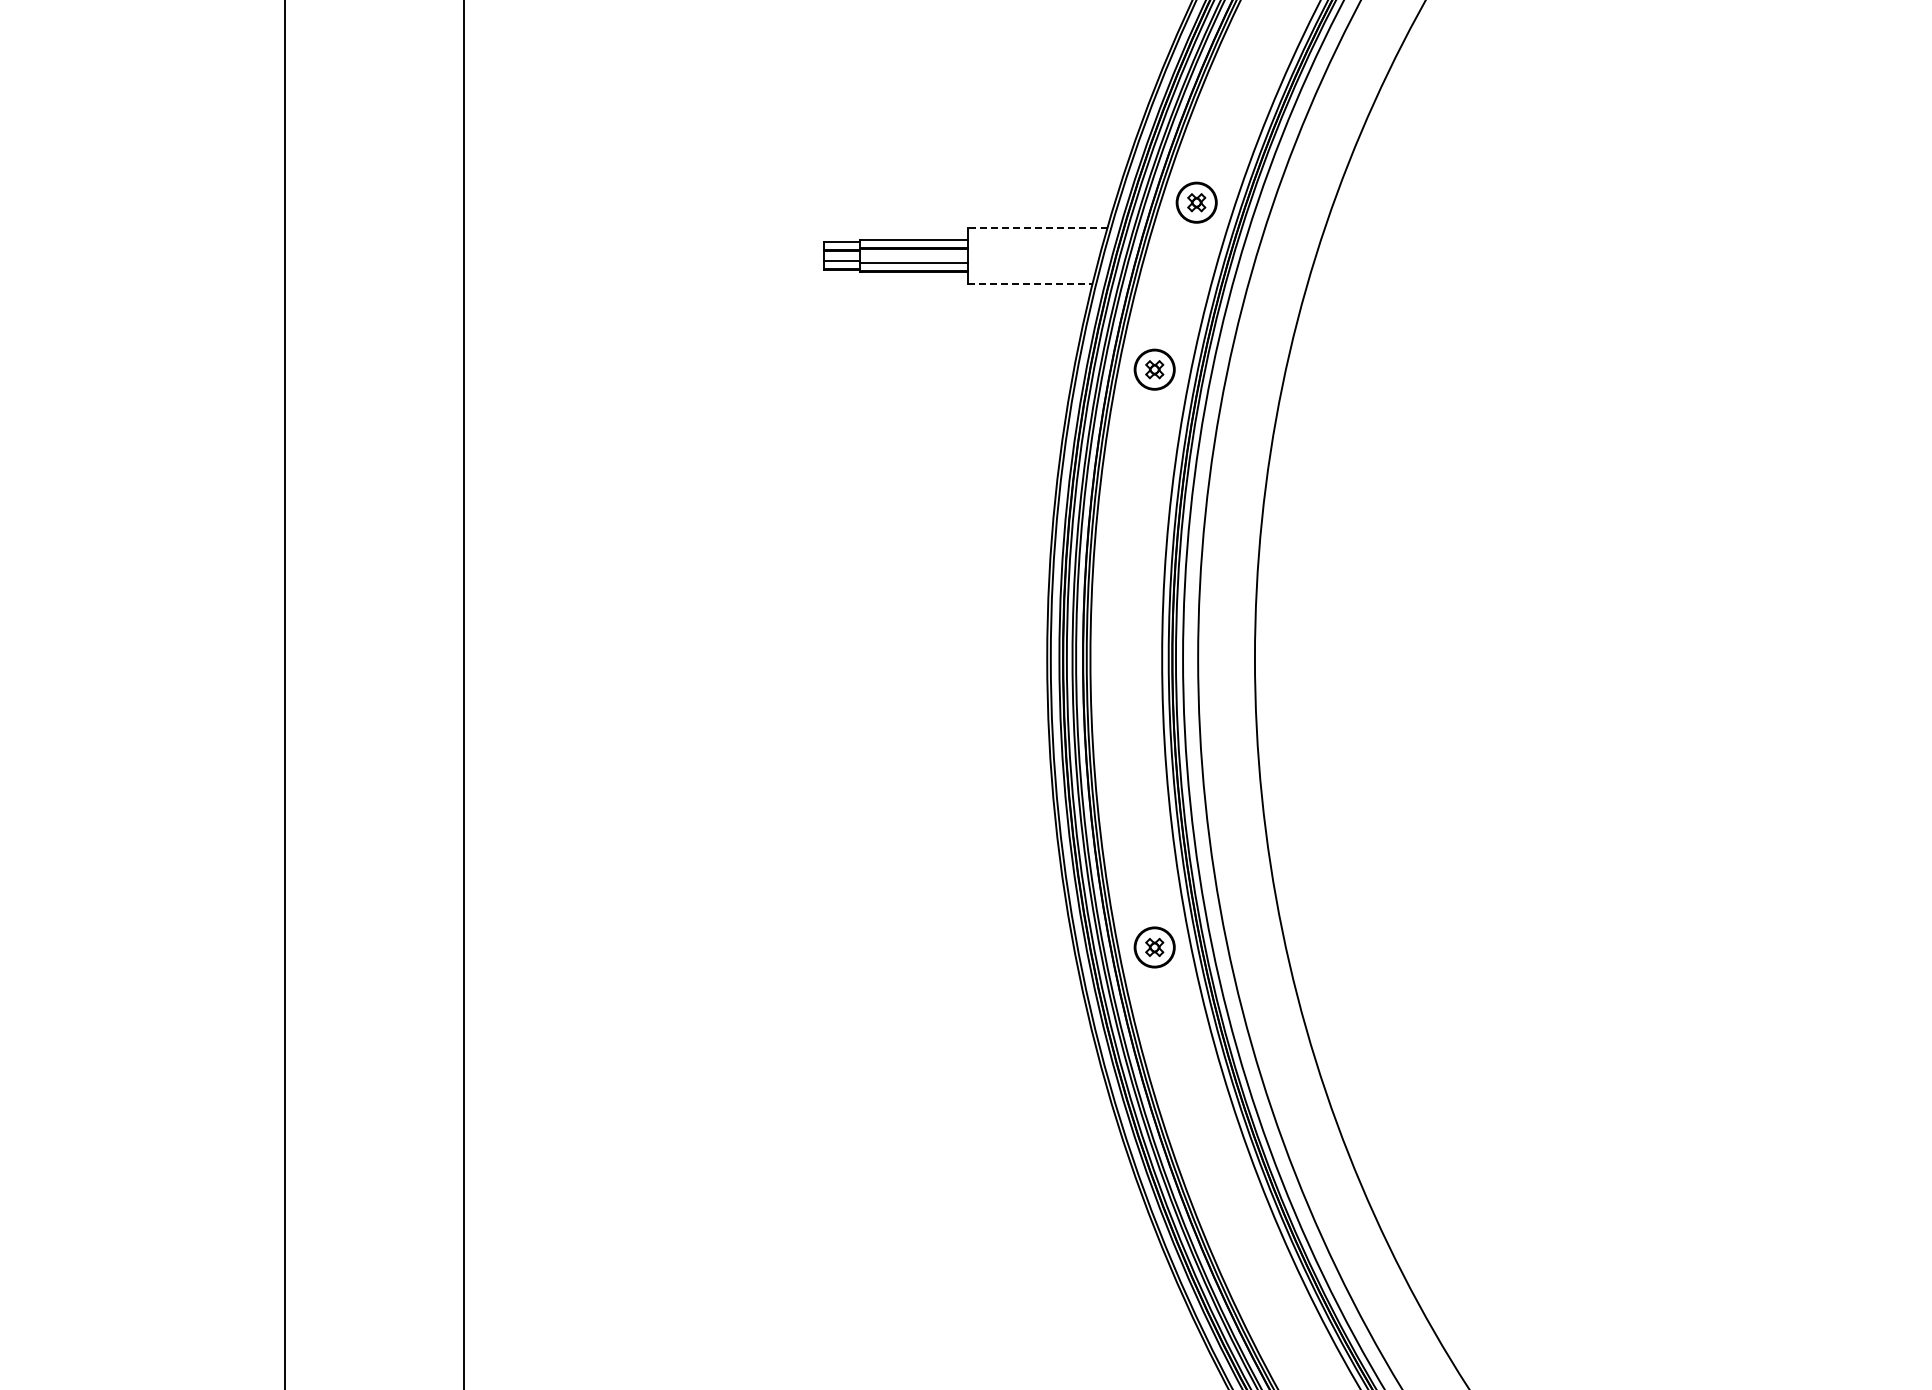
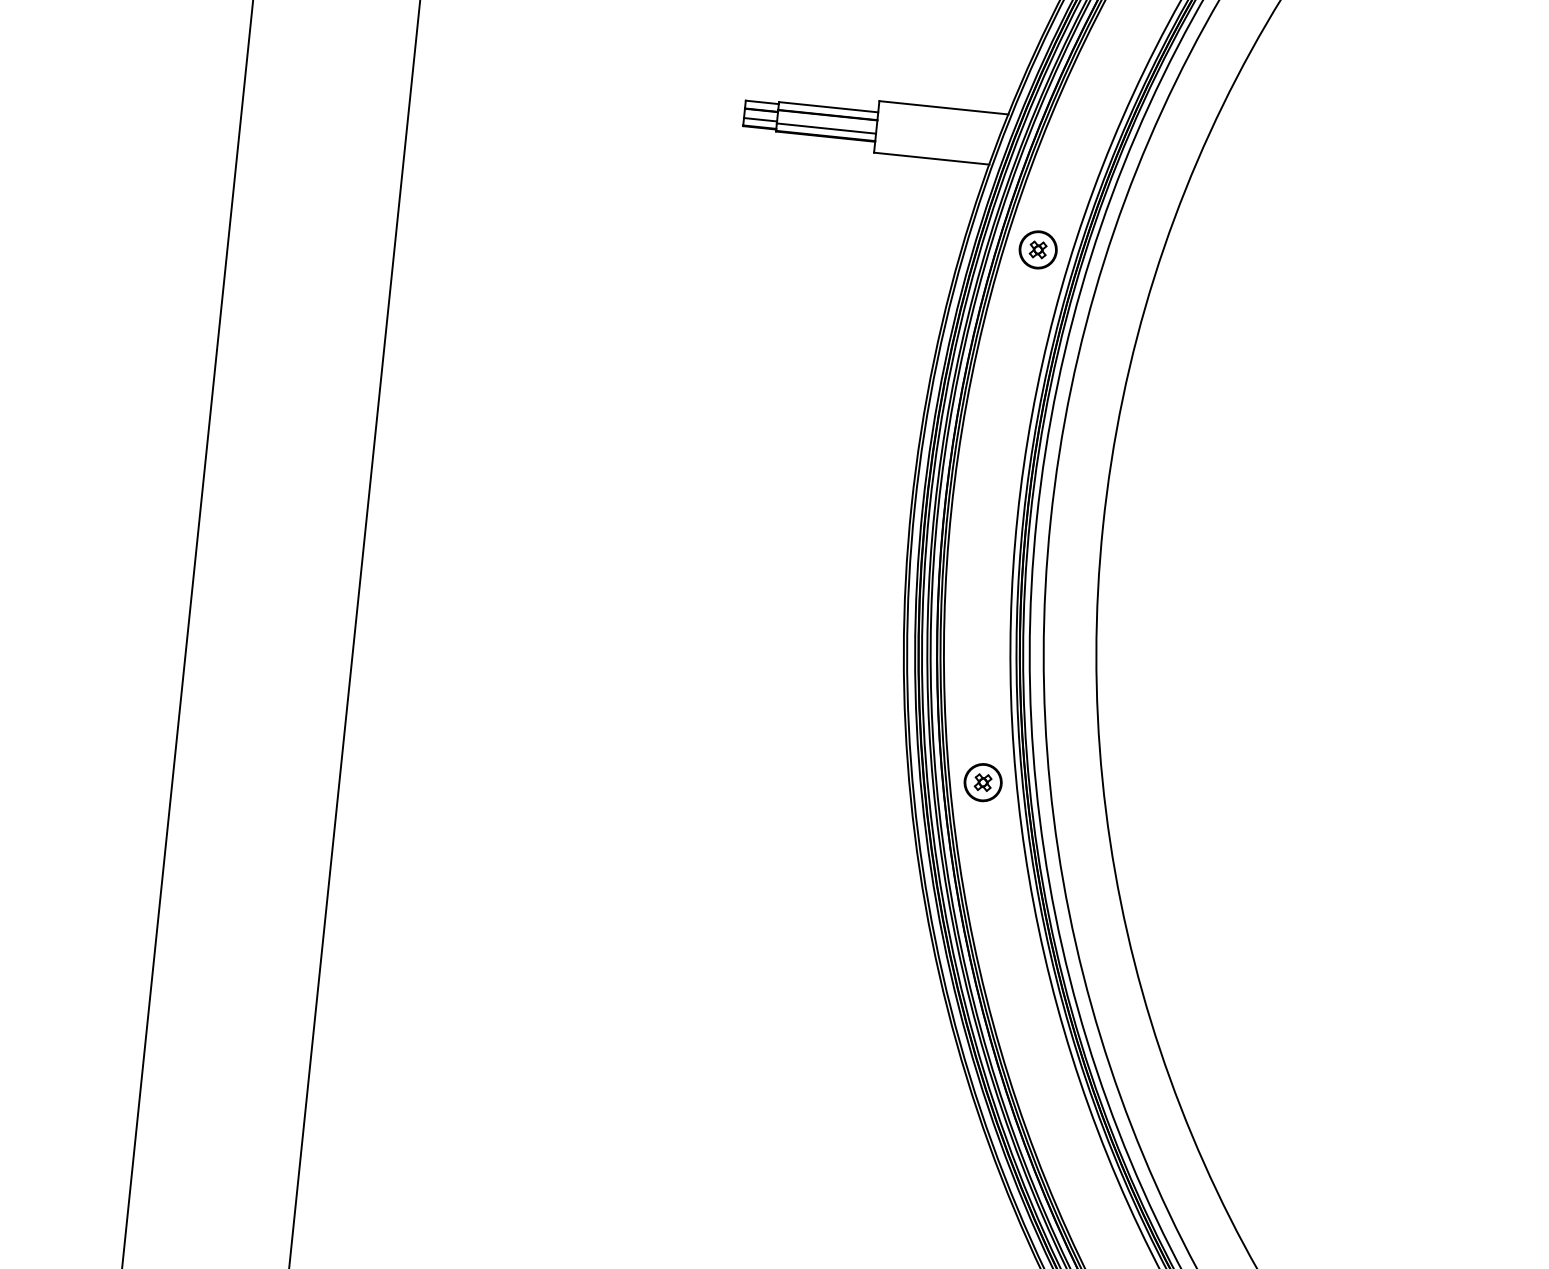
part: (1196, 202) -> (1092, 99), removed
line: (1037, 227) -> (943, 107), dashed -> solid
line: (1030, 283) -> (931, 158), dashed -> solid

